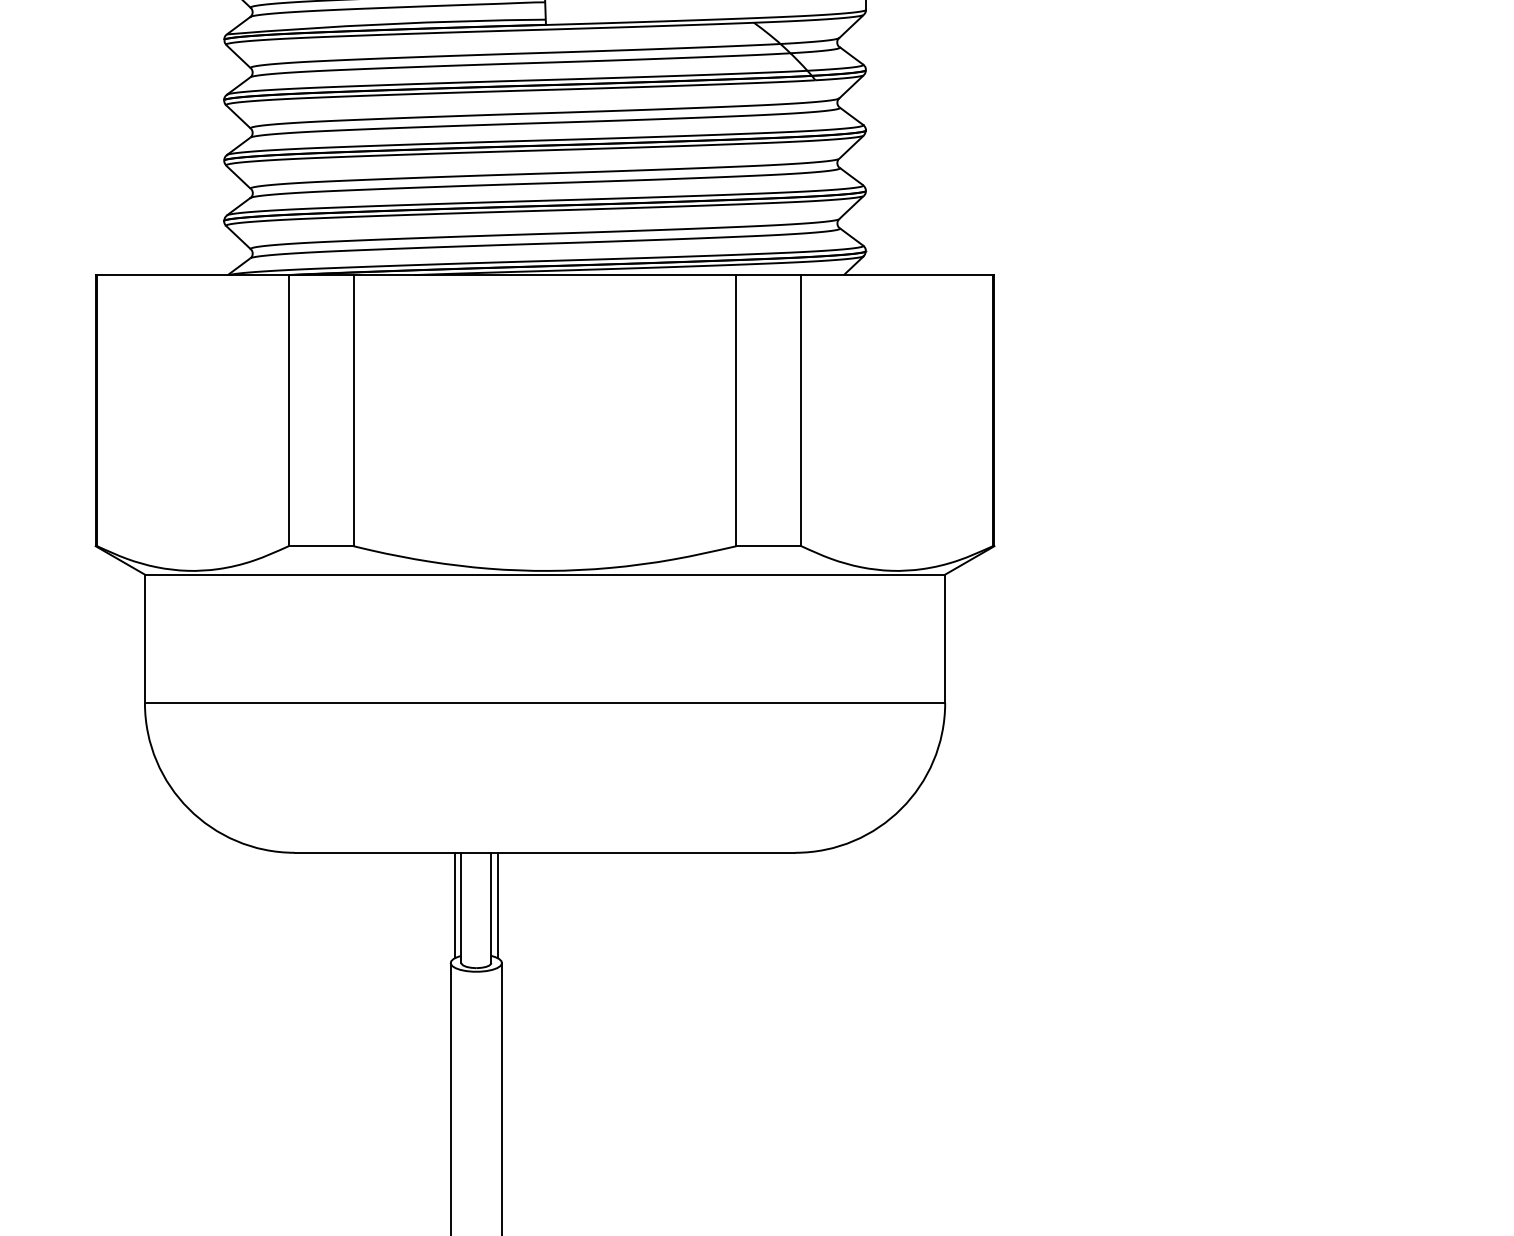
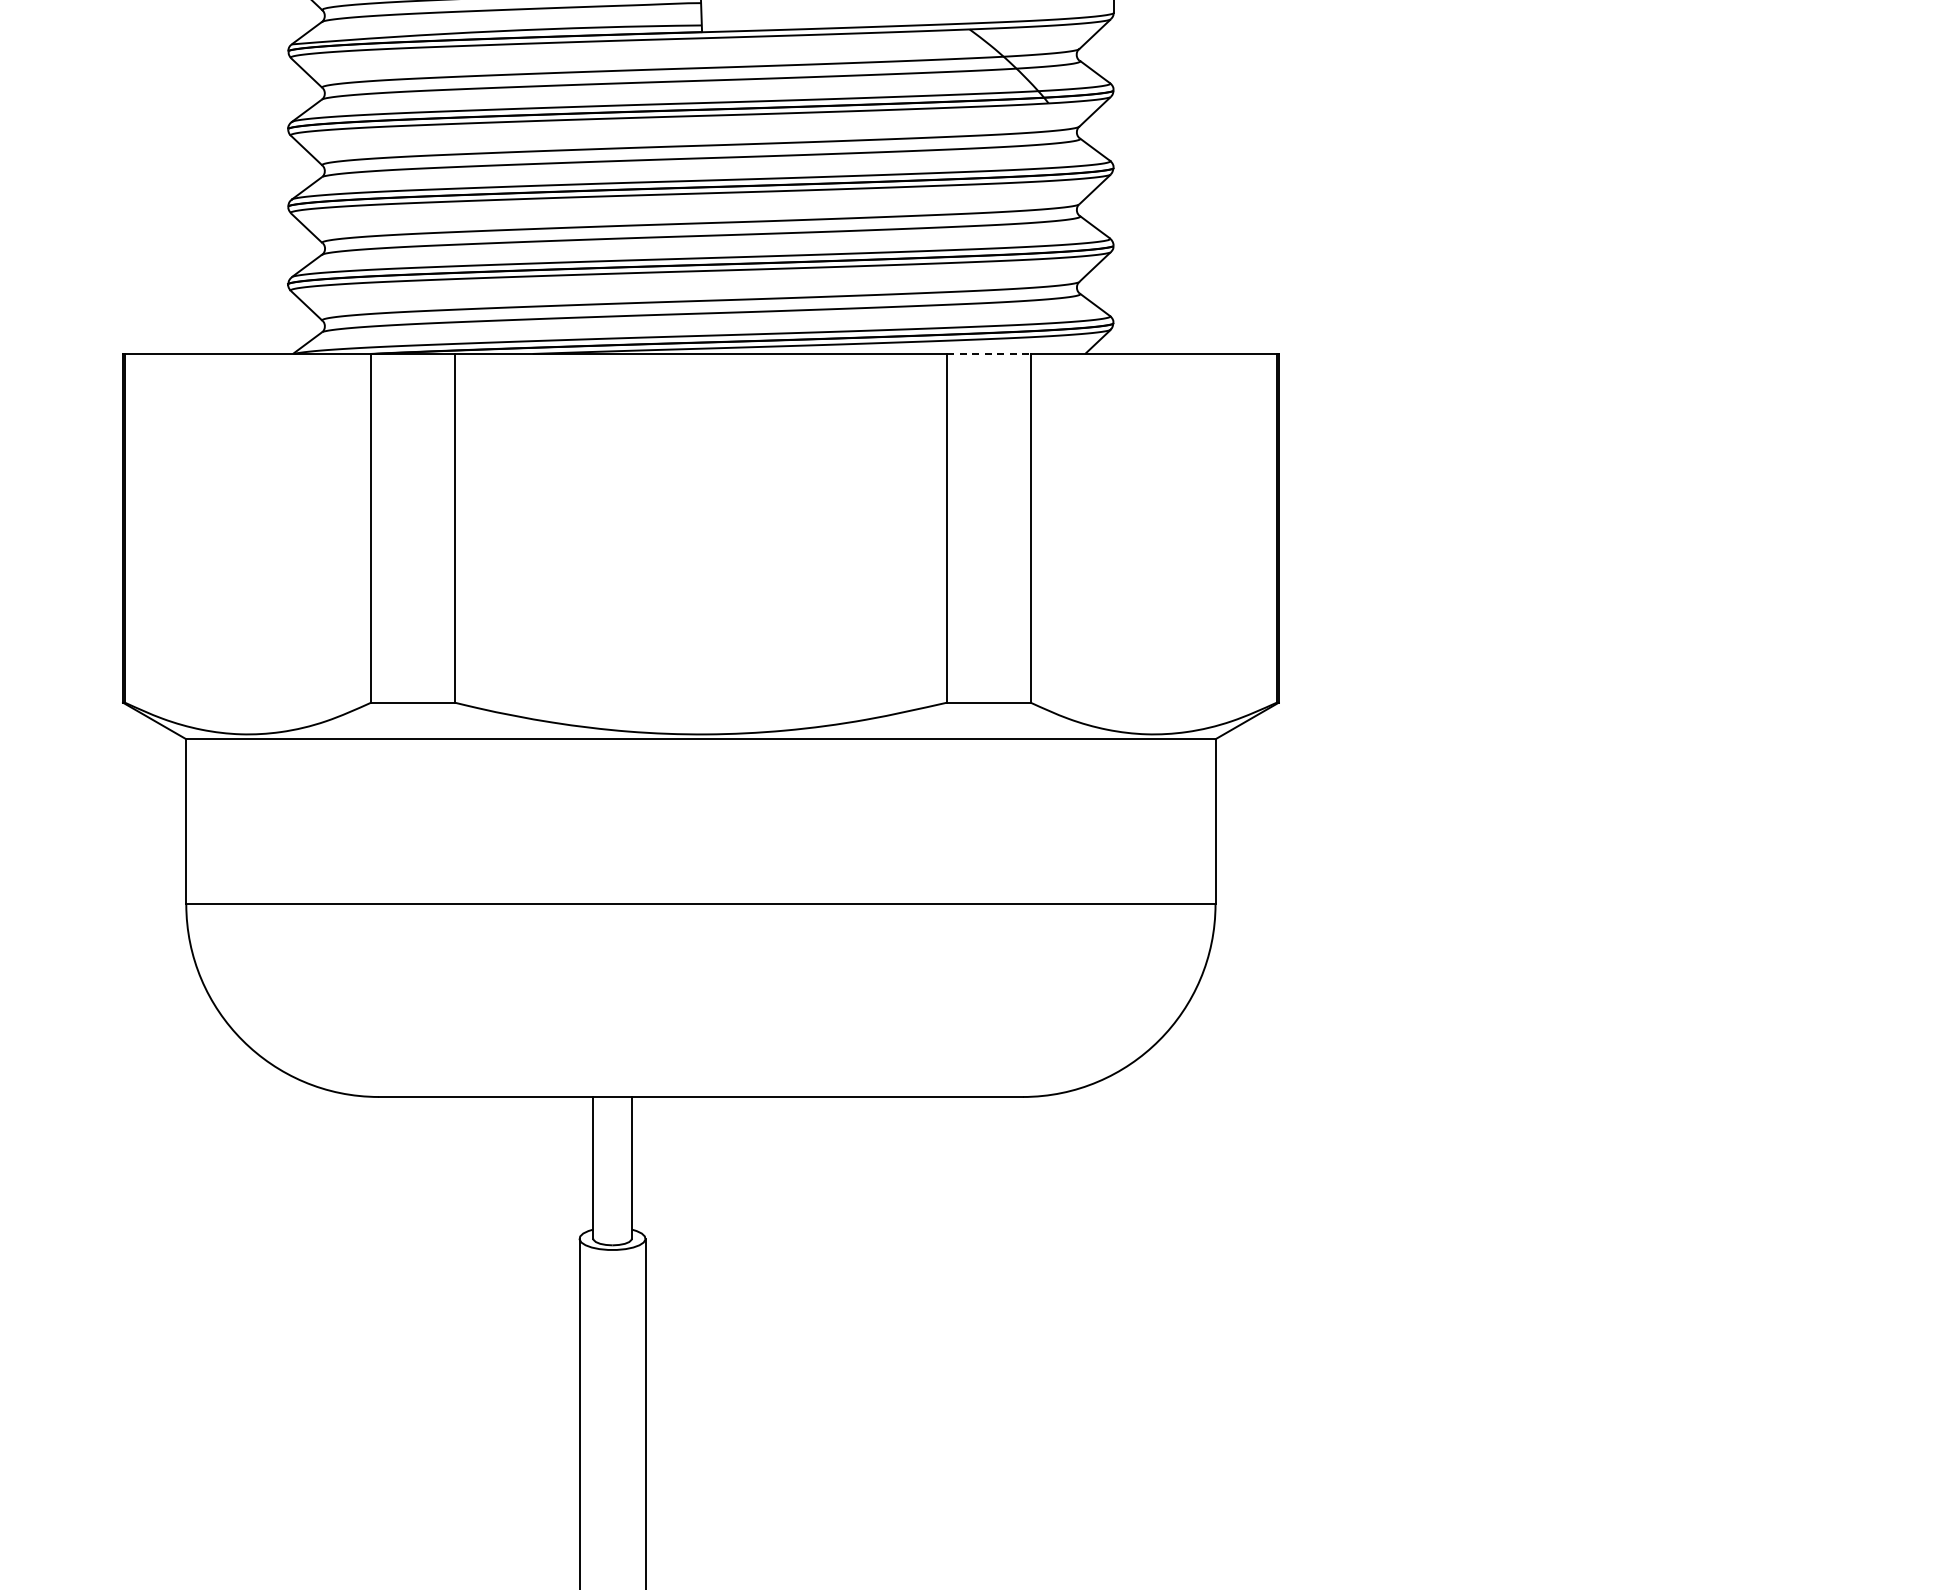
line: (768, 274) -> (988, 353), solid -> dashed
line: (455, 905) -> (585, 1164), removed
line: (498, 905) -> (640, 1164), removed

